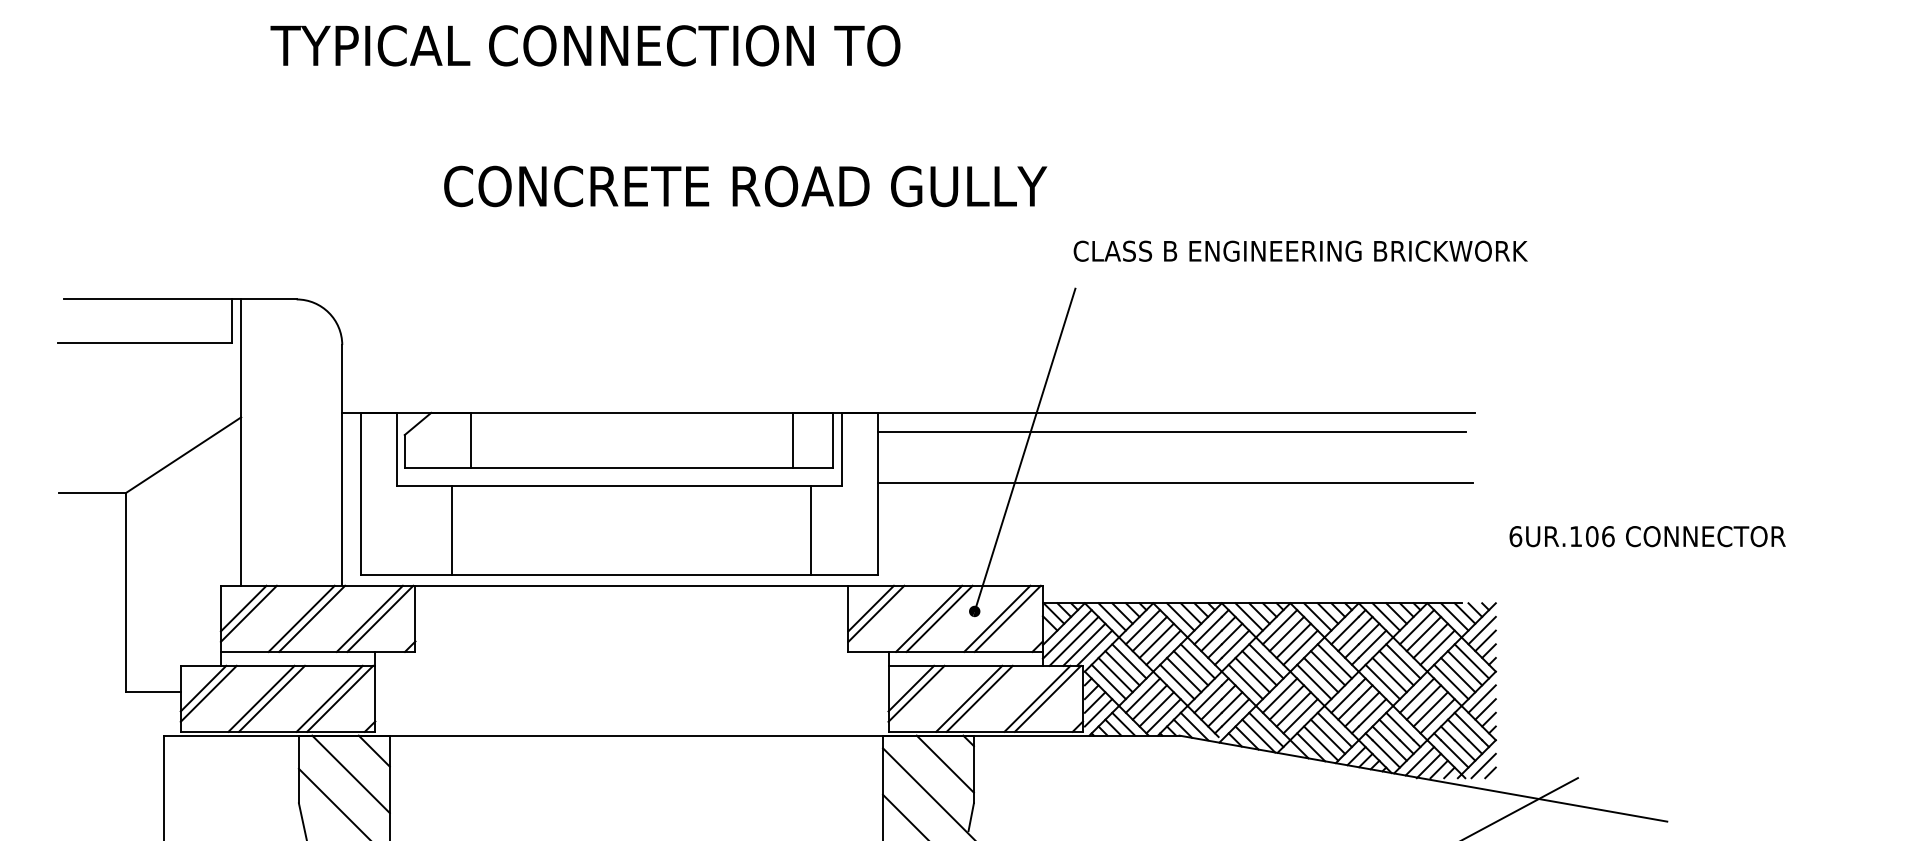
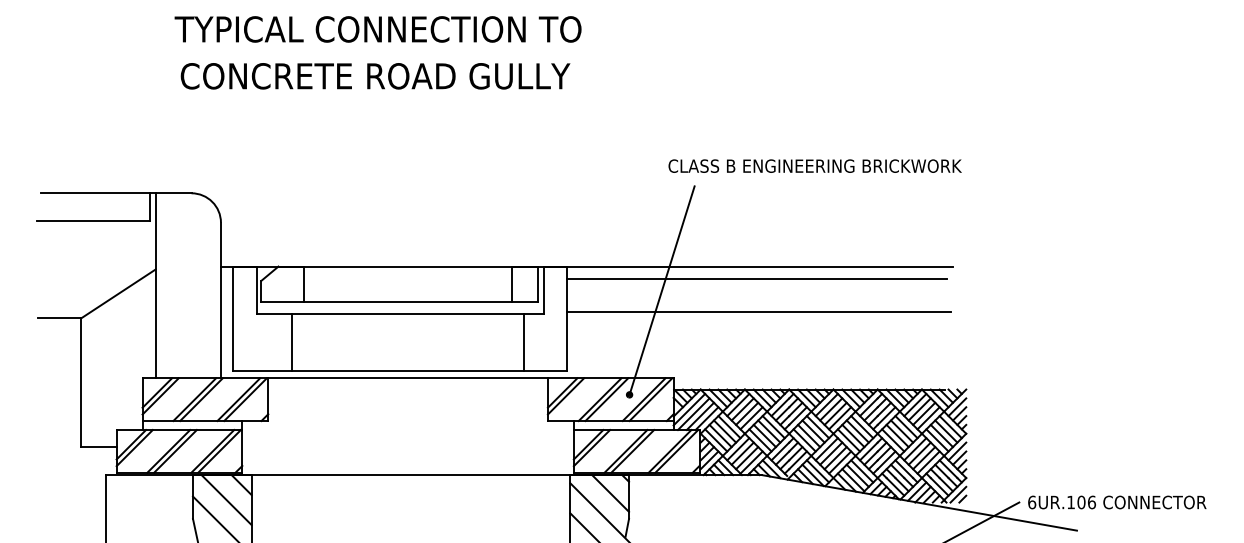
text: (745, 186) -> (375, 76), moved
text: (1299, 250) -> (814, 165), moved
text: (1647, 536) -> (1117, 502), moved

